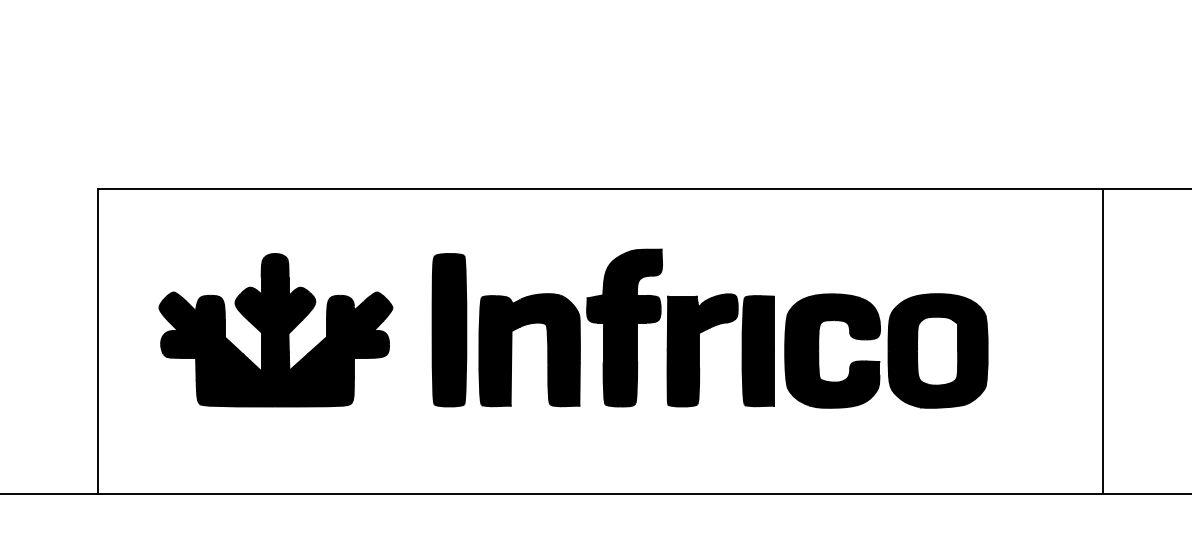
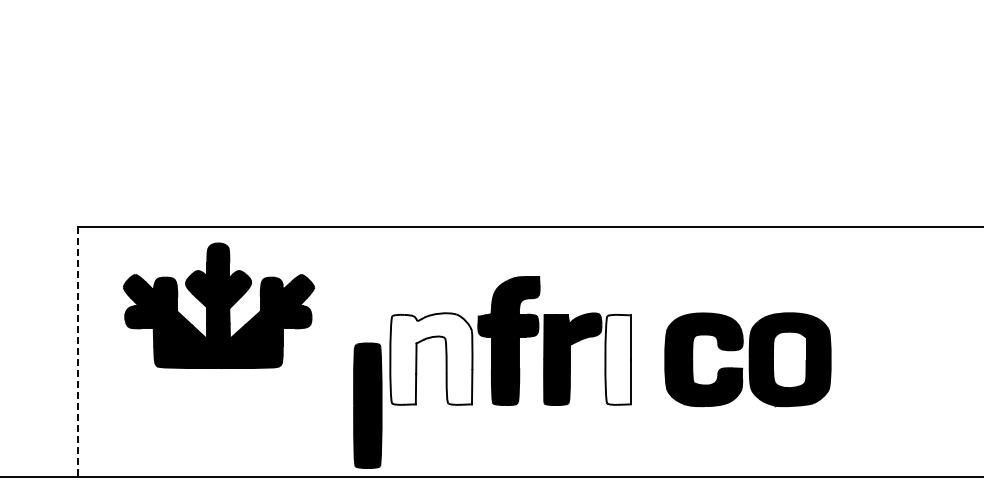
part: (276, 329) -> (219, 305), moved
part: (449, 329) -> (367, 405), moved
line: (97, 342) -> (78, 352), solid -> dashed
line: (1103, 342) -> (900, 352), removed
fill: (529, 349) -> (431, 358), removed
fill: (757, 350) -> (617, 359), removed
part: (885, 350) -> (747, 359), moved

